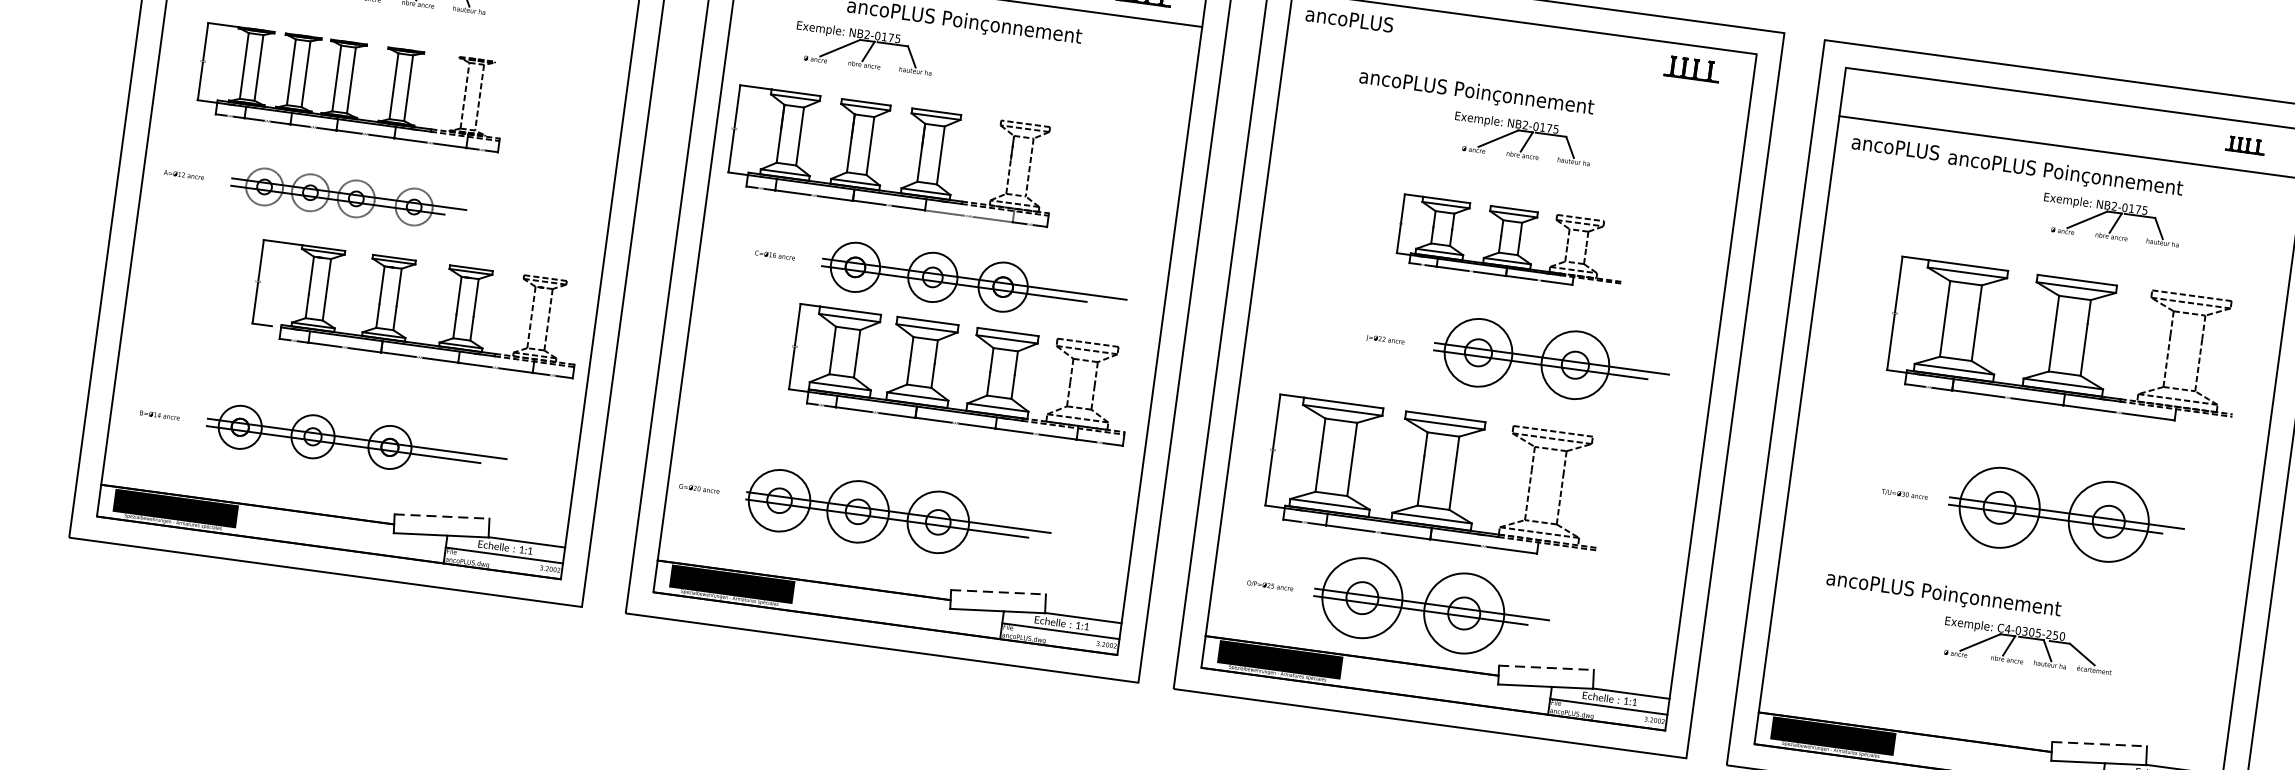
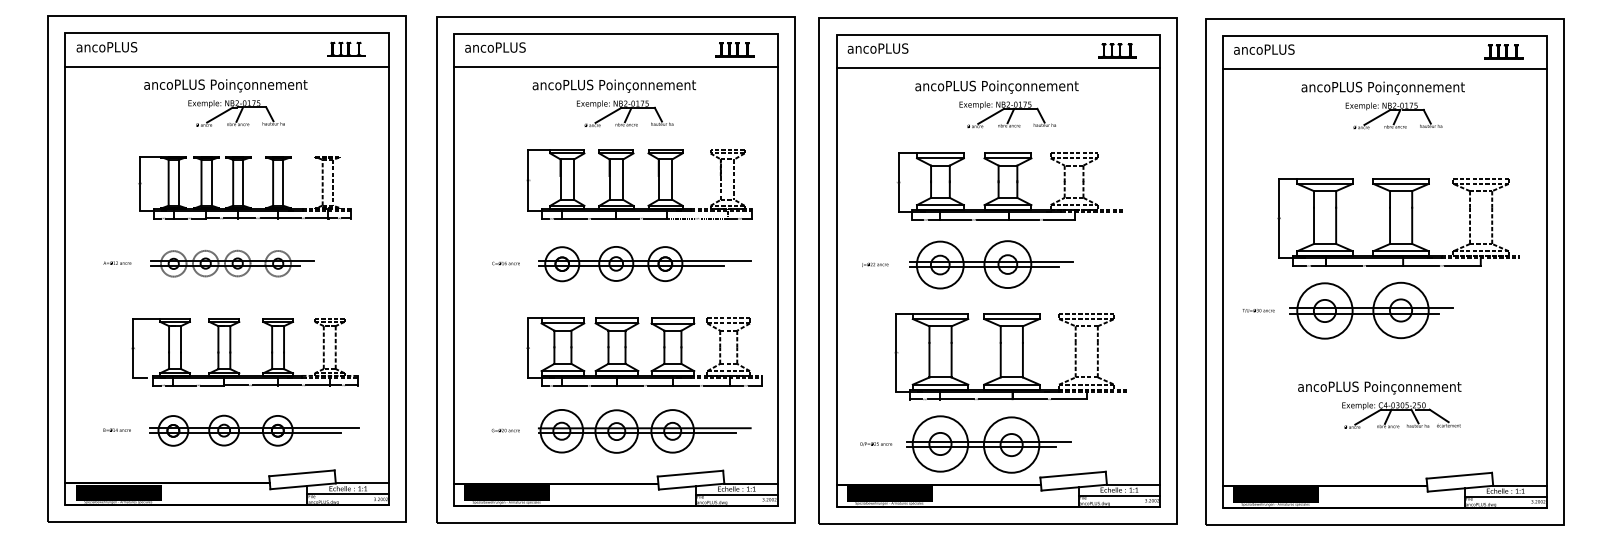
part: (864, 48) -> (625, 113), moved
line: (1518, 71) -> (998, 68), added
part: (352, 87) -> (244, 187), moved
text: (1476, 92) -> (996, 86), moved
part: (2245, 144) -> (1503, 51), size x1.43
text: (1896, 147) -> (1264, 49), moved
part: (869, 153) -> (623, 184), moved
part: (314, 193) -> (208, 263), moved
part: (2110, 220) -> (1393, 115), moved
part: (1511, 242) -> (1009, 186), size x1.43
part: (398, 306) -> (231, 352), moved
part: (2065, 342) -> (1398, 222), moved
part: (1517, 357) -> (967, 264), moved
part: (935, 370) -> (626, 351), moved
part: (323, 438) -> (231, 430), moved
part: (1435, 477) -> (1010, 356), moved
part: (2032, 511) -> (1347, 310), moved
part: (864, 512) -> (621, 431), moved
line: (441, 516) -> (301, 473), dashed -> solid
line: (998, 592) -> (690, 473), dashed -> solid
text: (1943, 594) -> (1379, 387), moved
line: (1547, 667) -> (1073, 474), dashed -> solid
line: (2099, 743) -> (1459, 475), dashed -> solid

